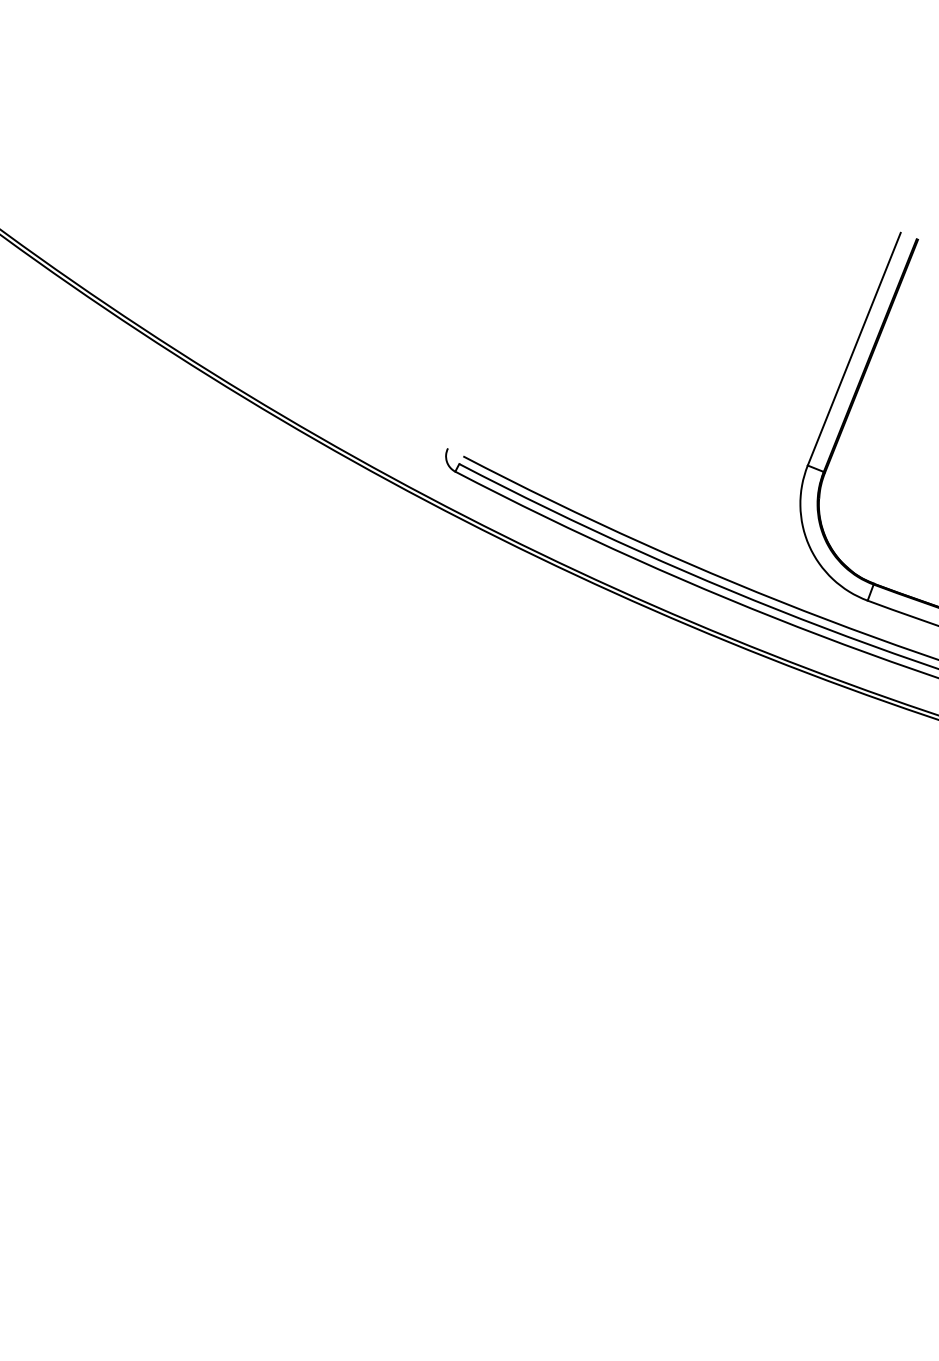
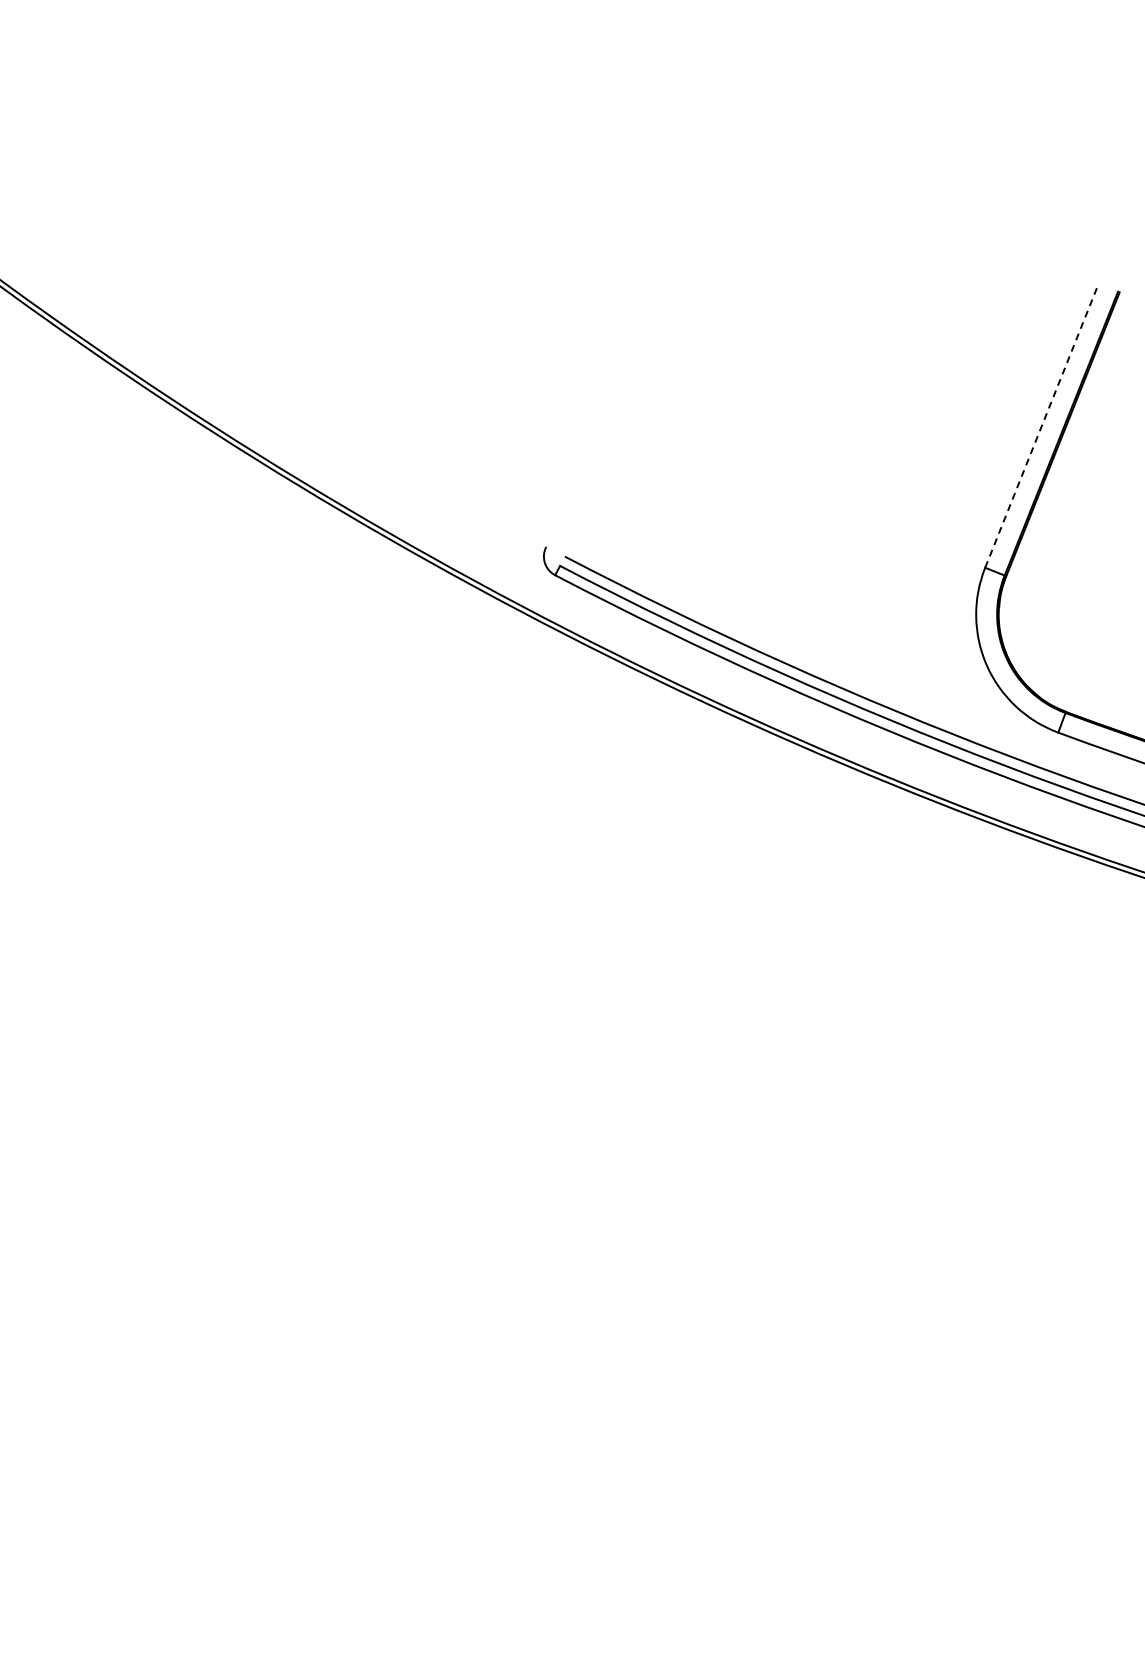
line: (853, 348) -> (1041, 425), solid -> dashed

